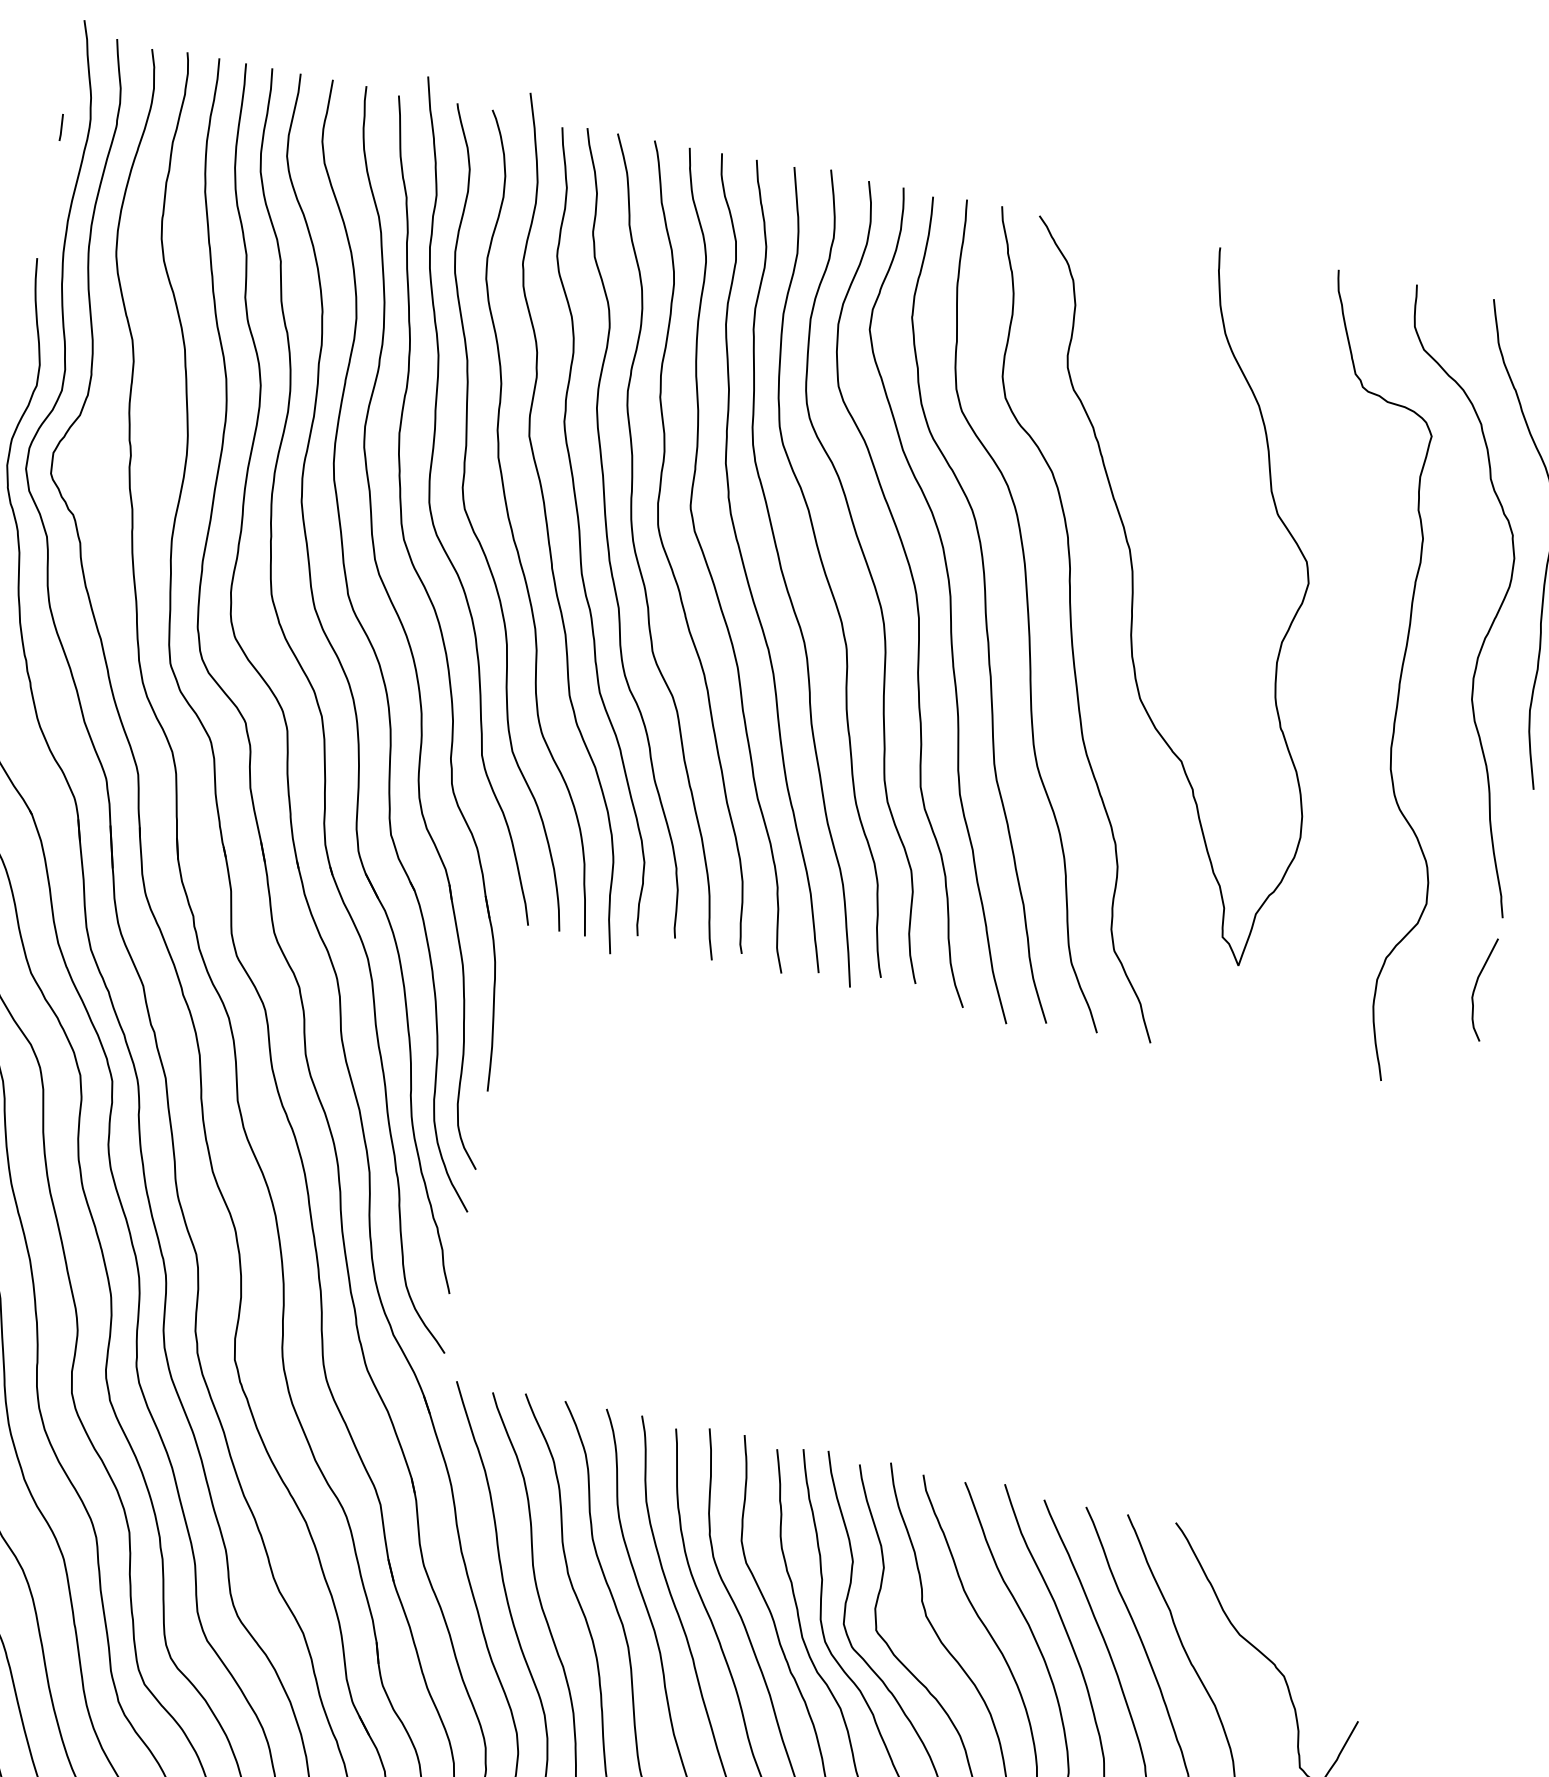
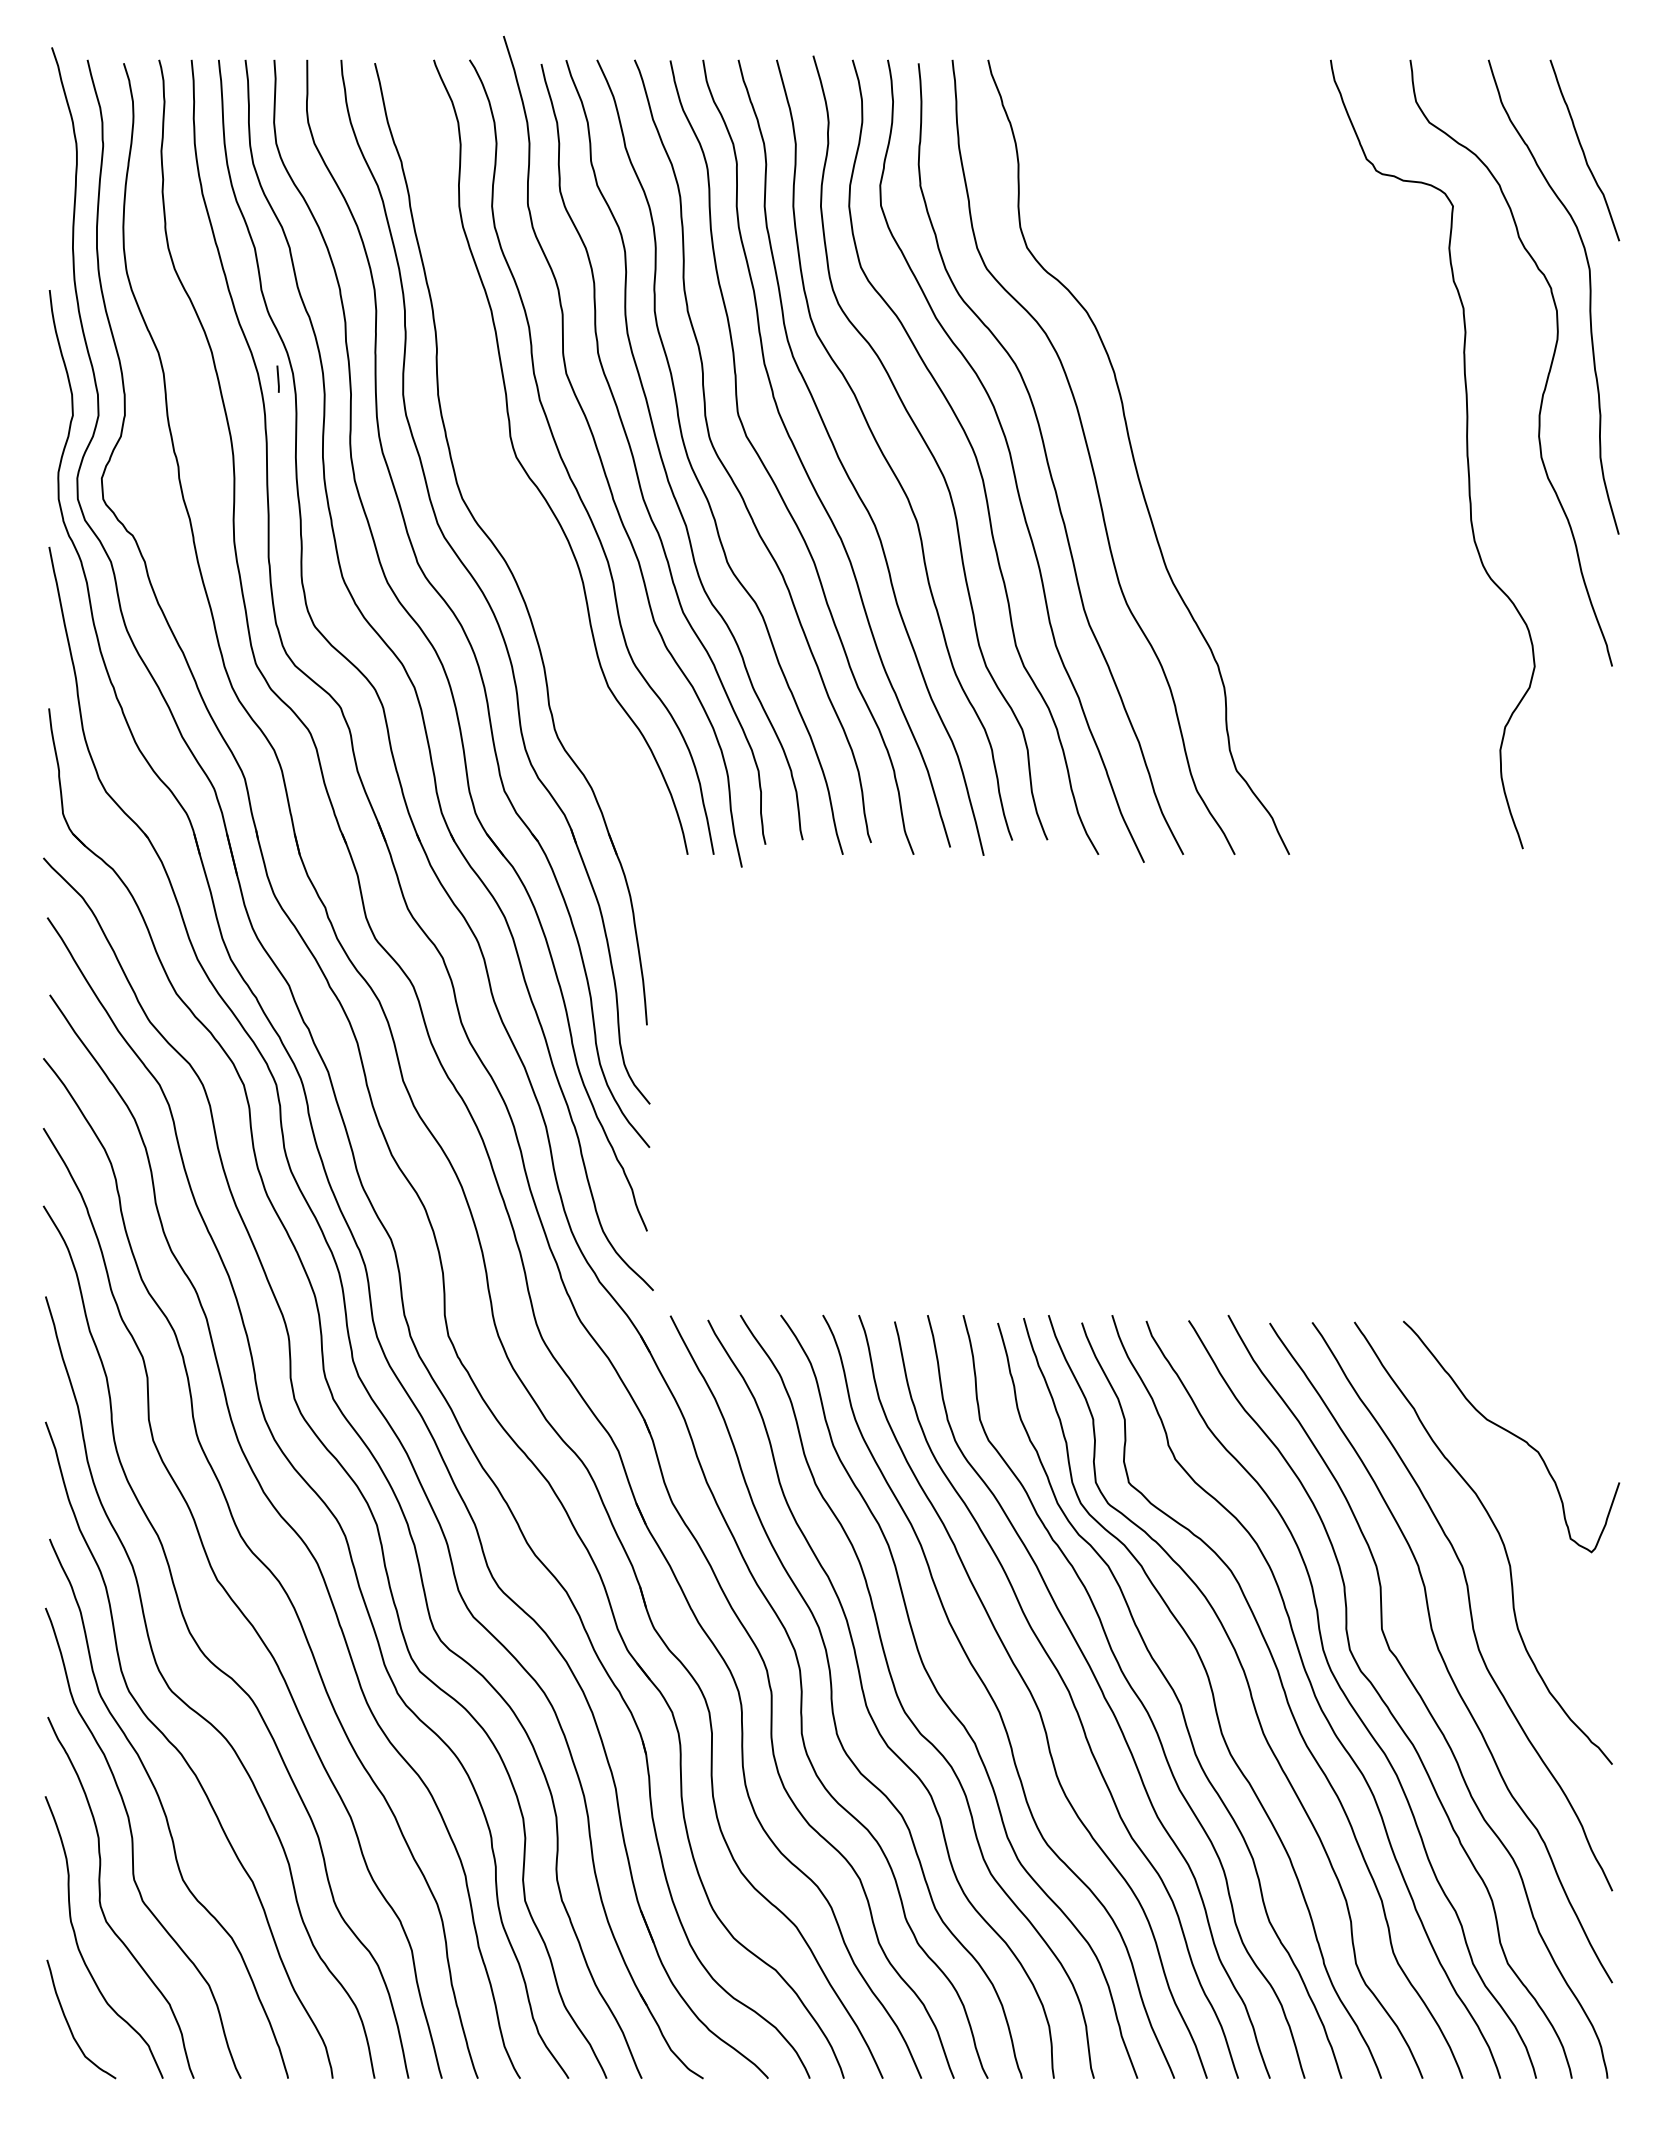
line: (60, 126) -> (277, 378), moved
curve: (431, 511) -> (484, 465), removed
curve: (1133, 593) -> (1189, 415), removed
curve: (1476, 985) -> (1599, 737), removed

